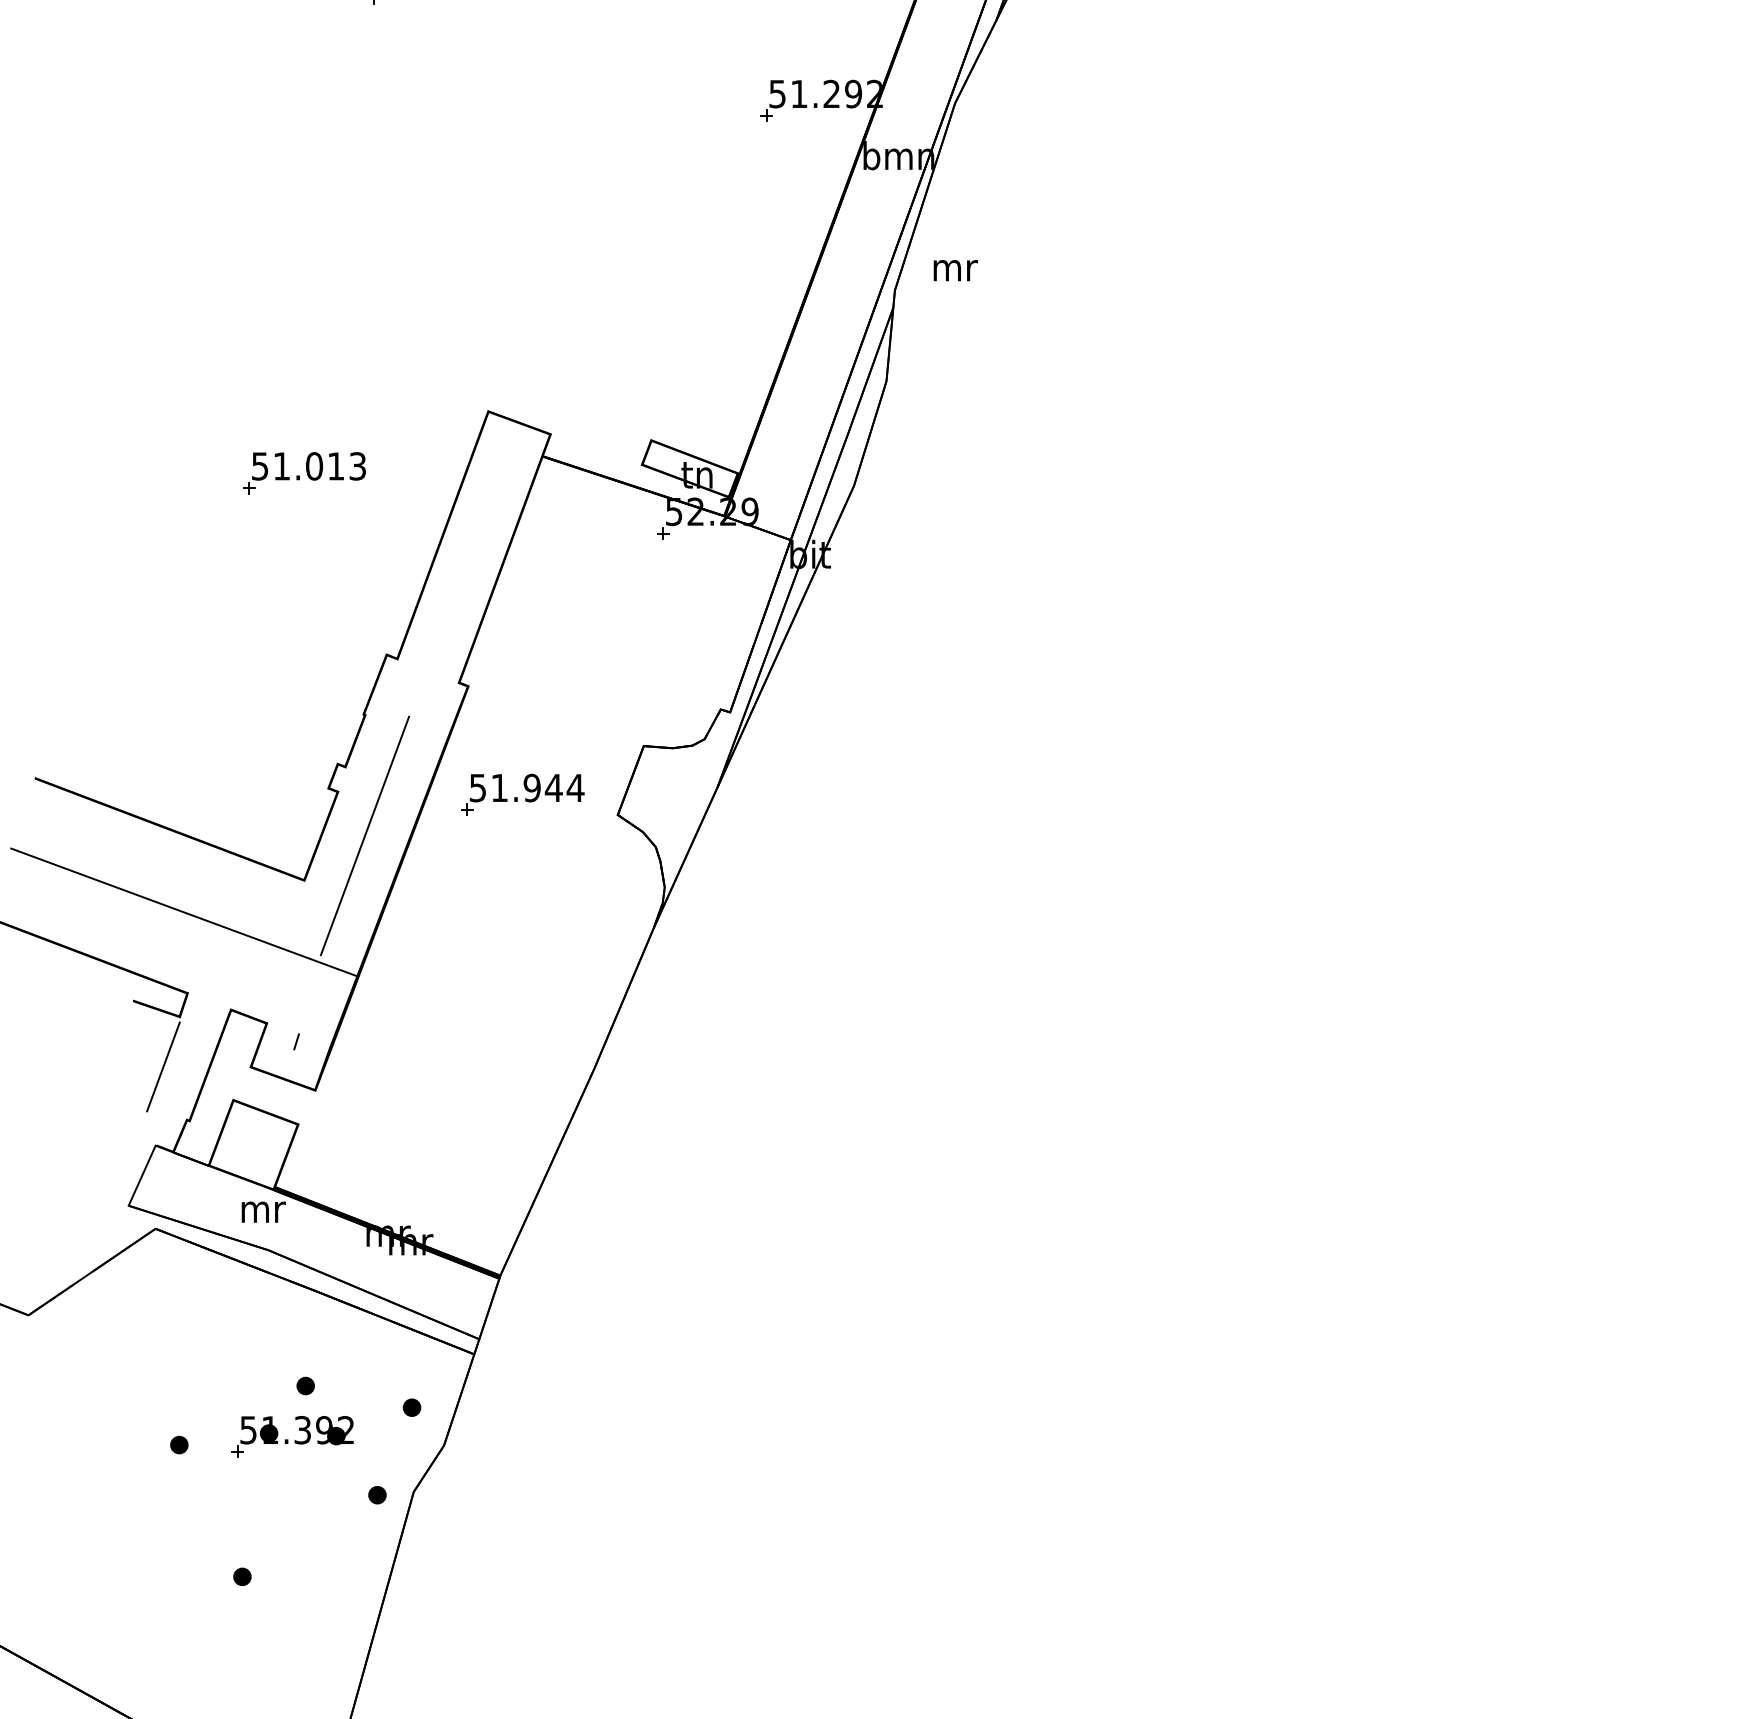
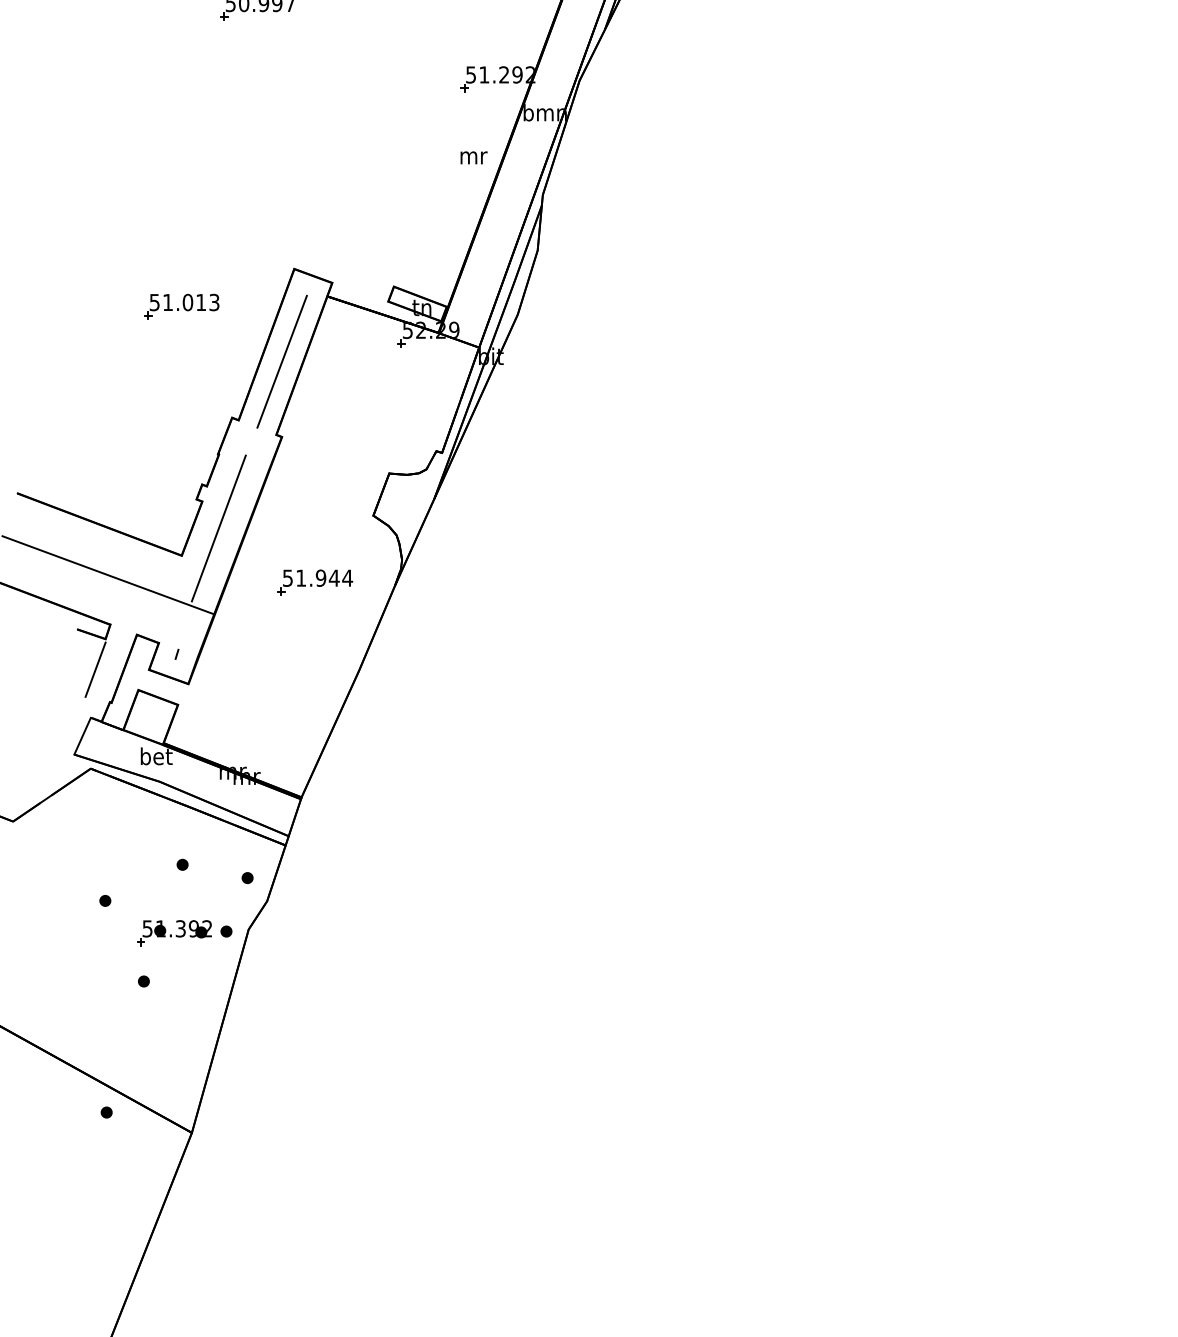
text: (954, 270) -> (473, 157), moved
line: (467, 562) -> (281, 361), added
part: (523, 795) -> (315, 582), moved
text: (263, 1208) -> (156, 756), mr -> bet
part: (292, 1437) -> (174, 933), moved

